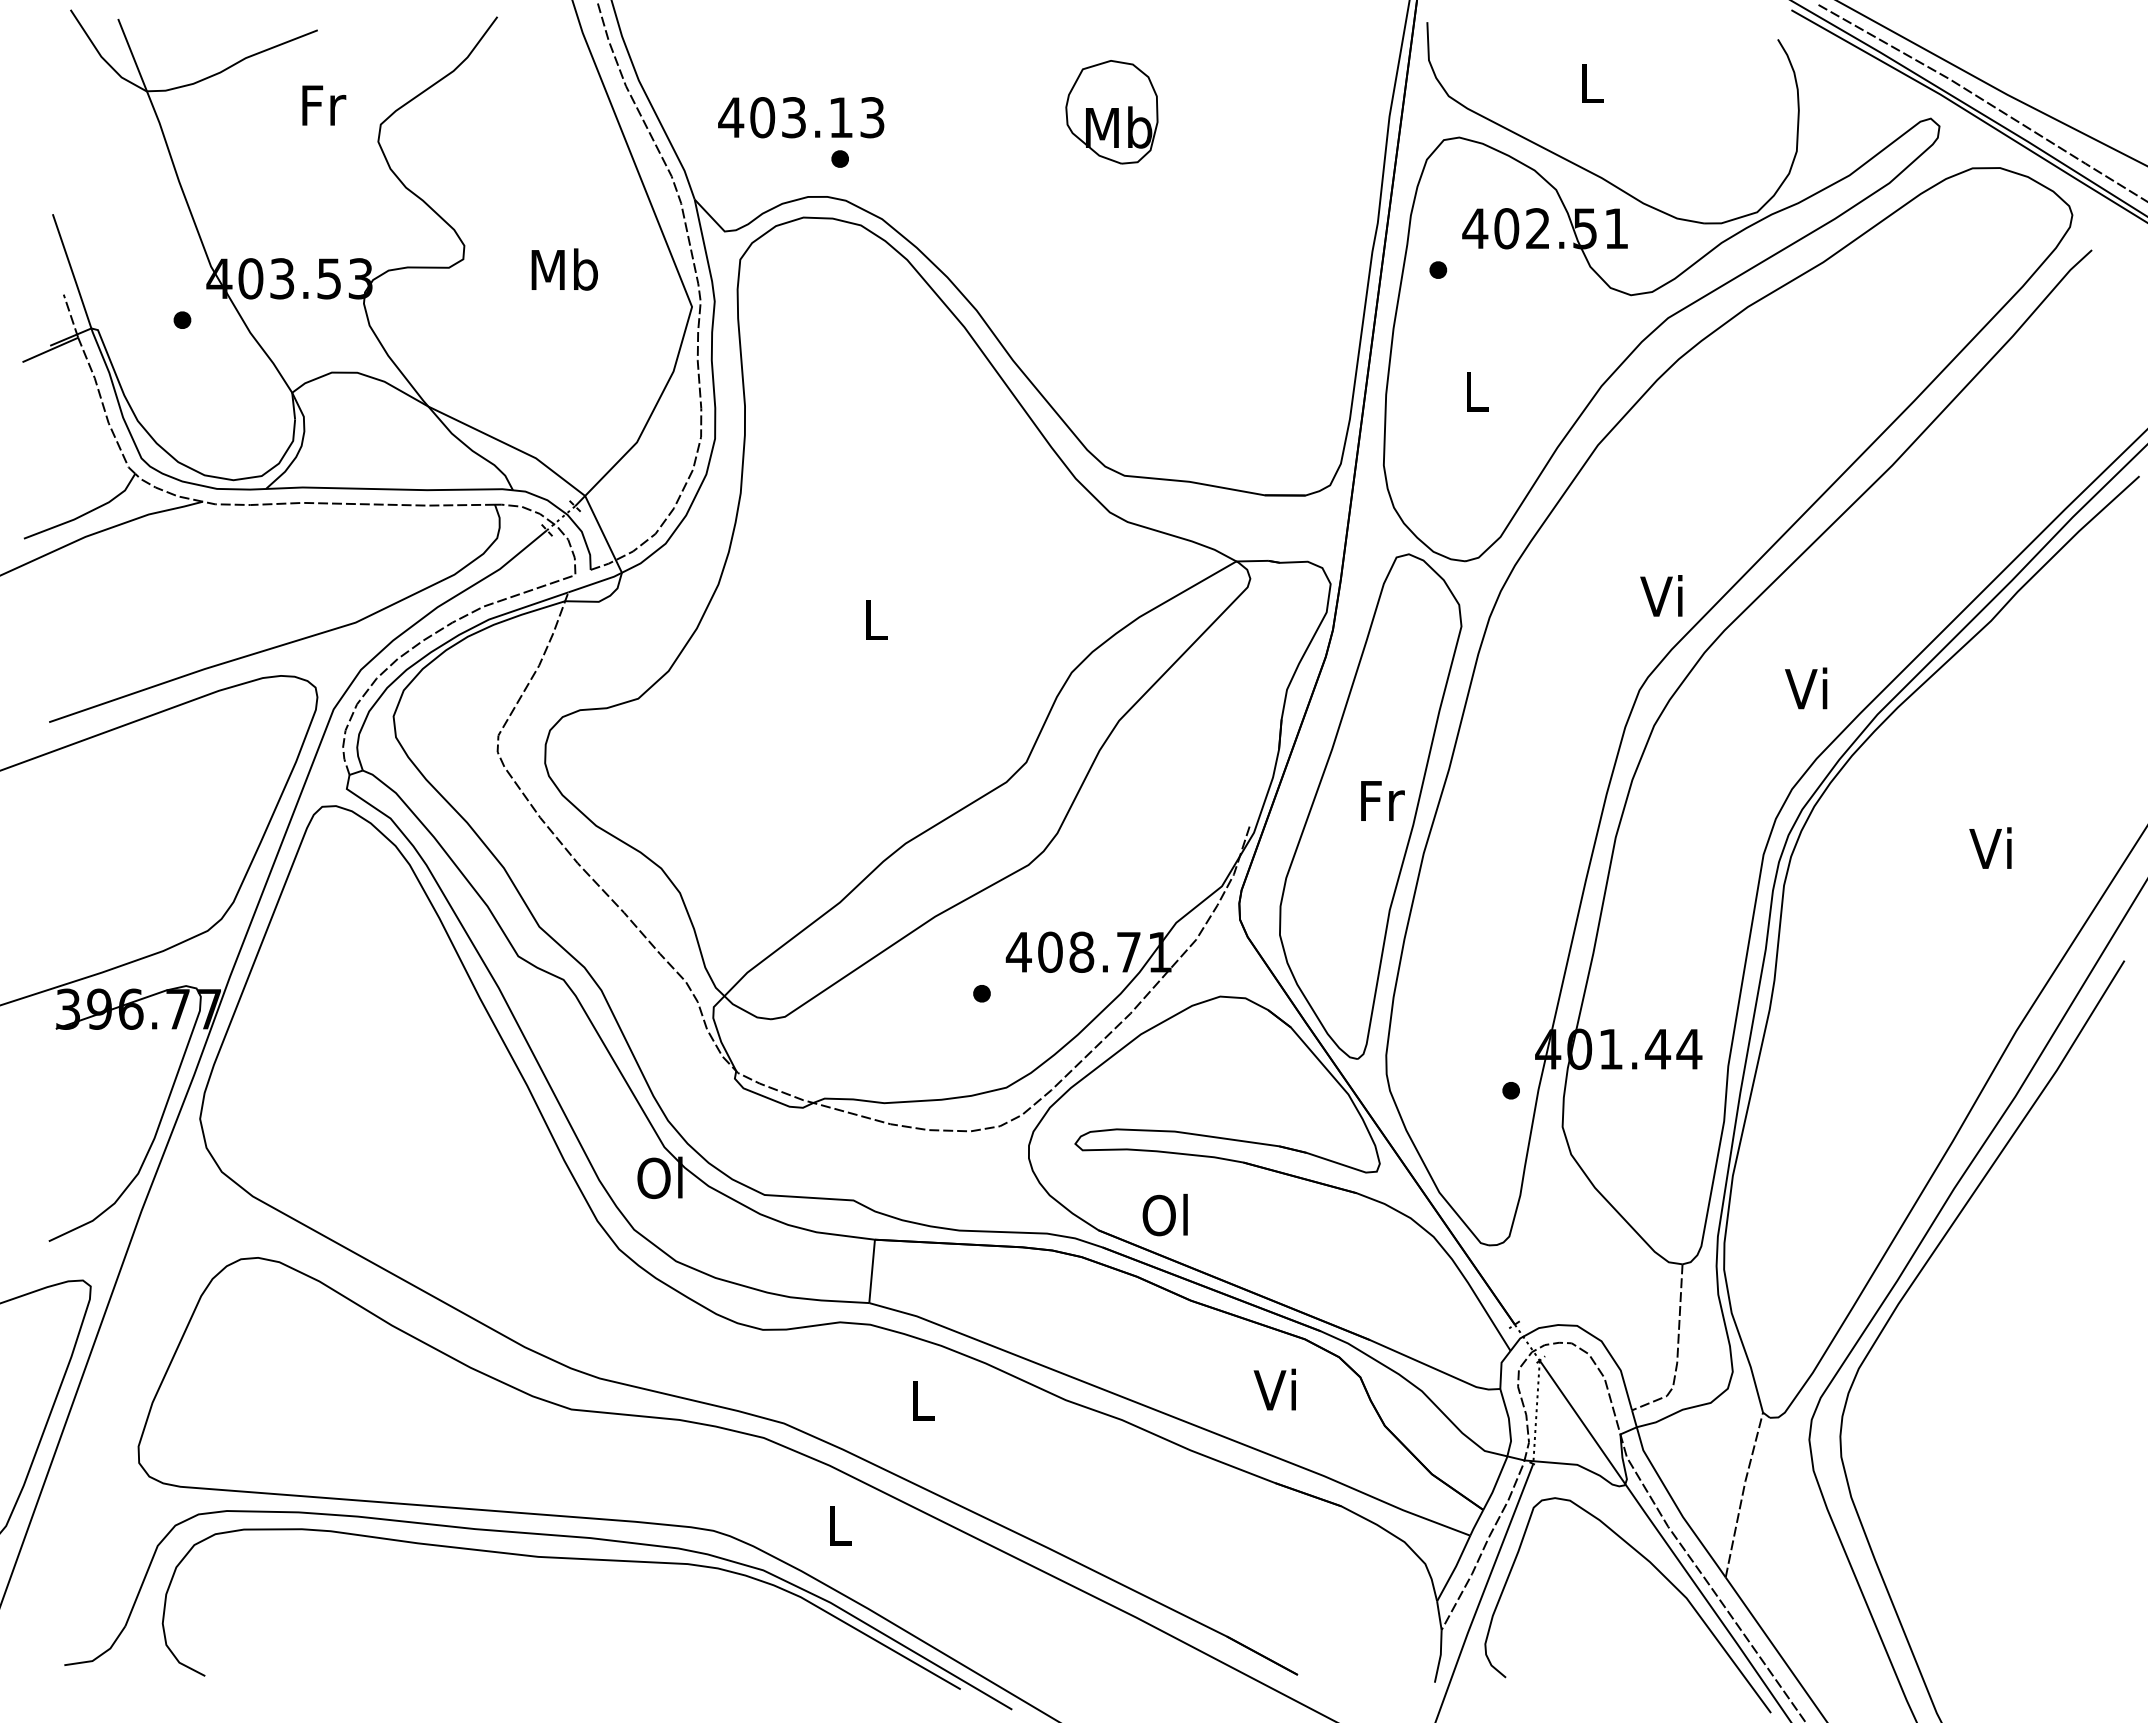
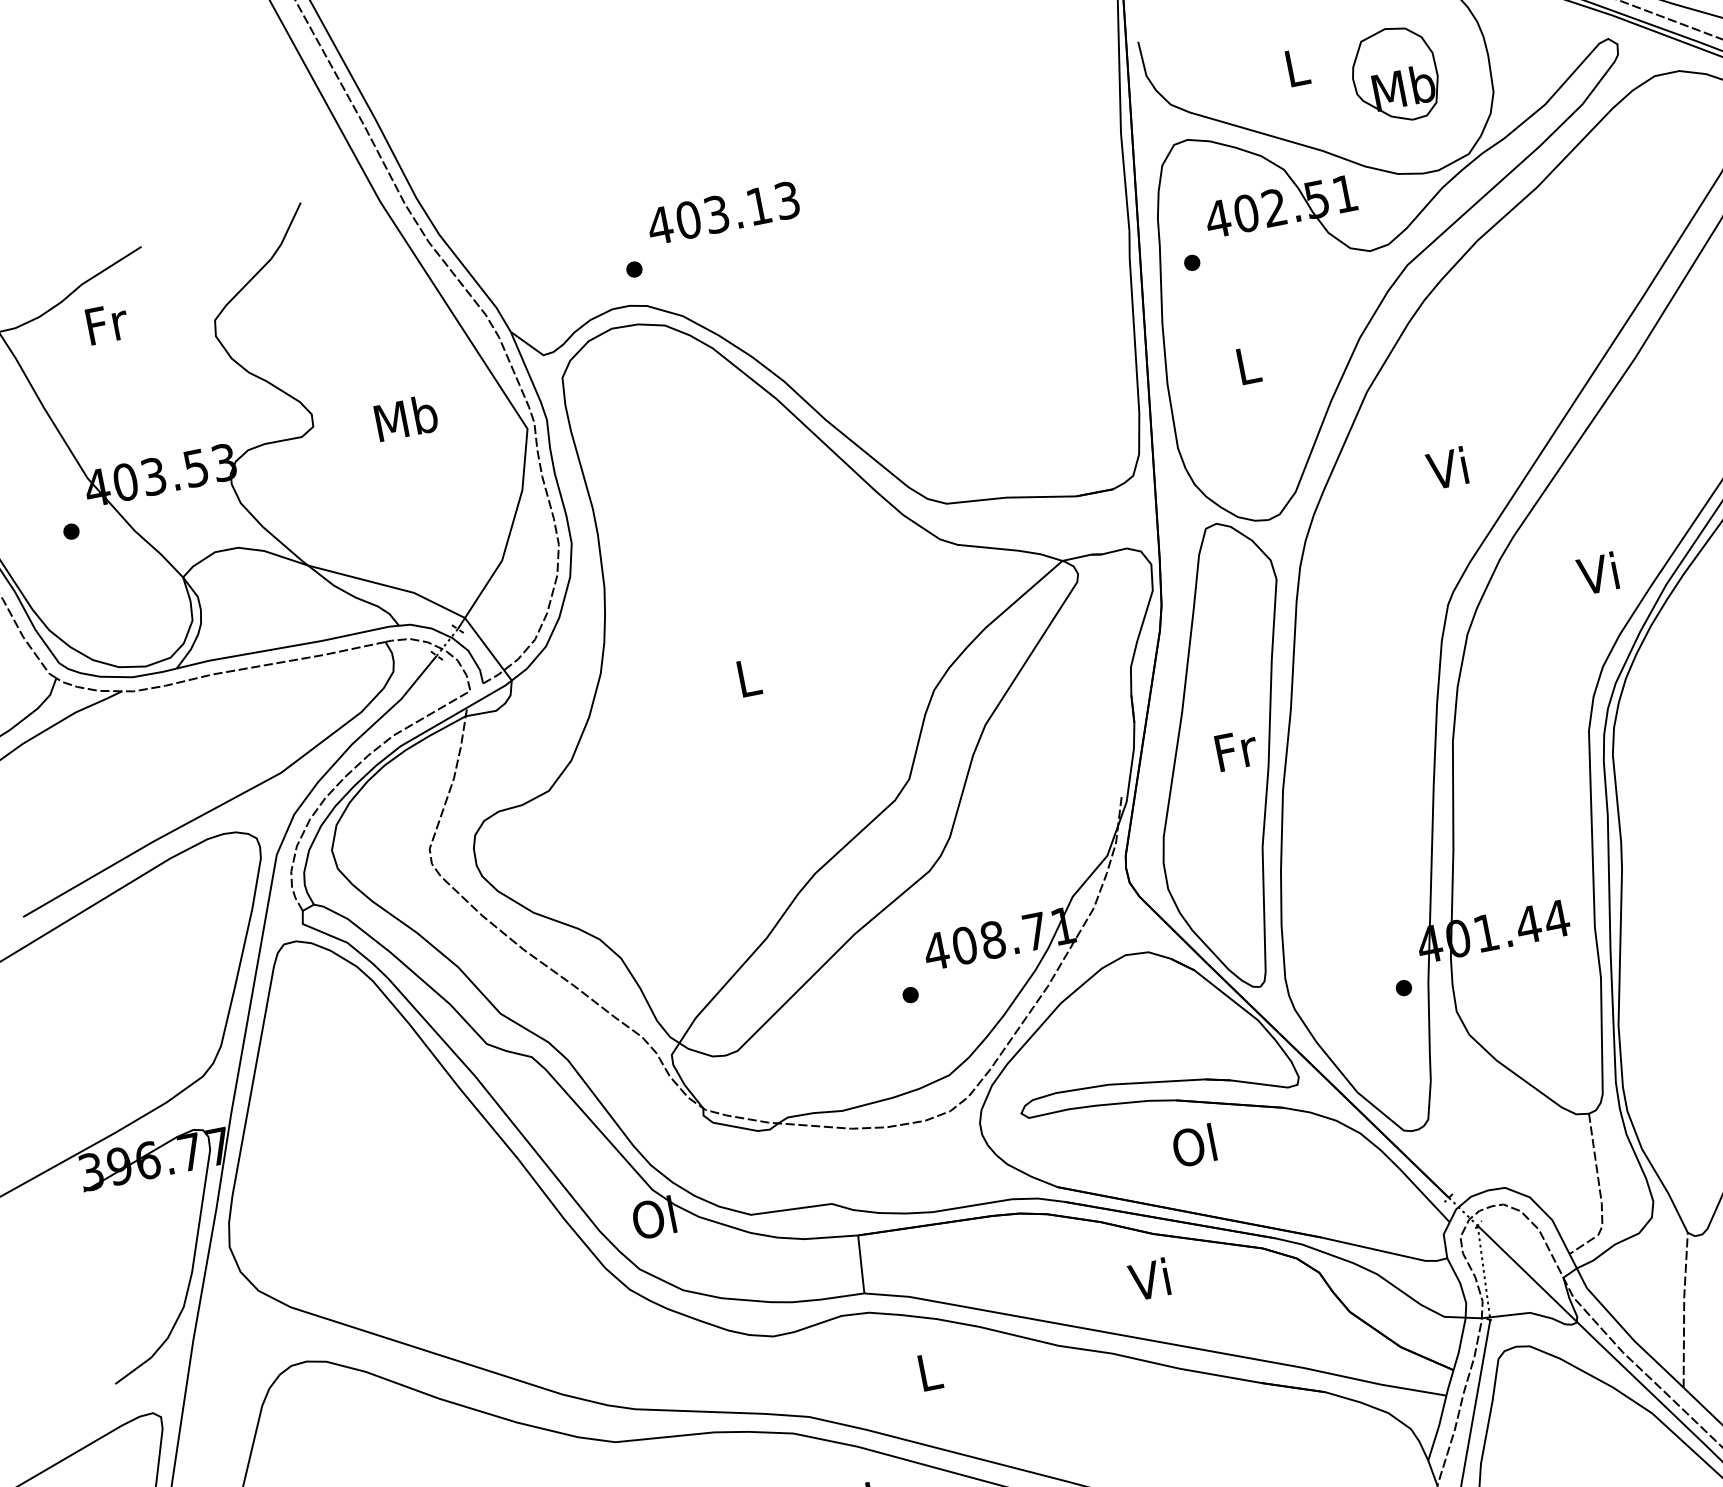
text: (324, 105) -> (107, 323), moved
part: (1111, 112) -> (1394, 75), moved
text: (801, 117) -> (723, 213), moved
text: (1661, 595) -> (1447, 467), moved
text: (1164, 1214) -> (1193, 1145), moved
text: (1274, 1389) -> (1148, 1279), moved

